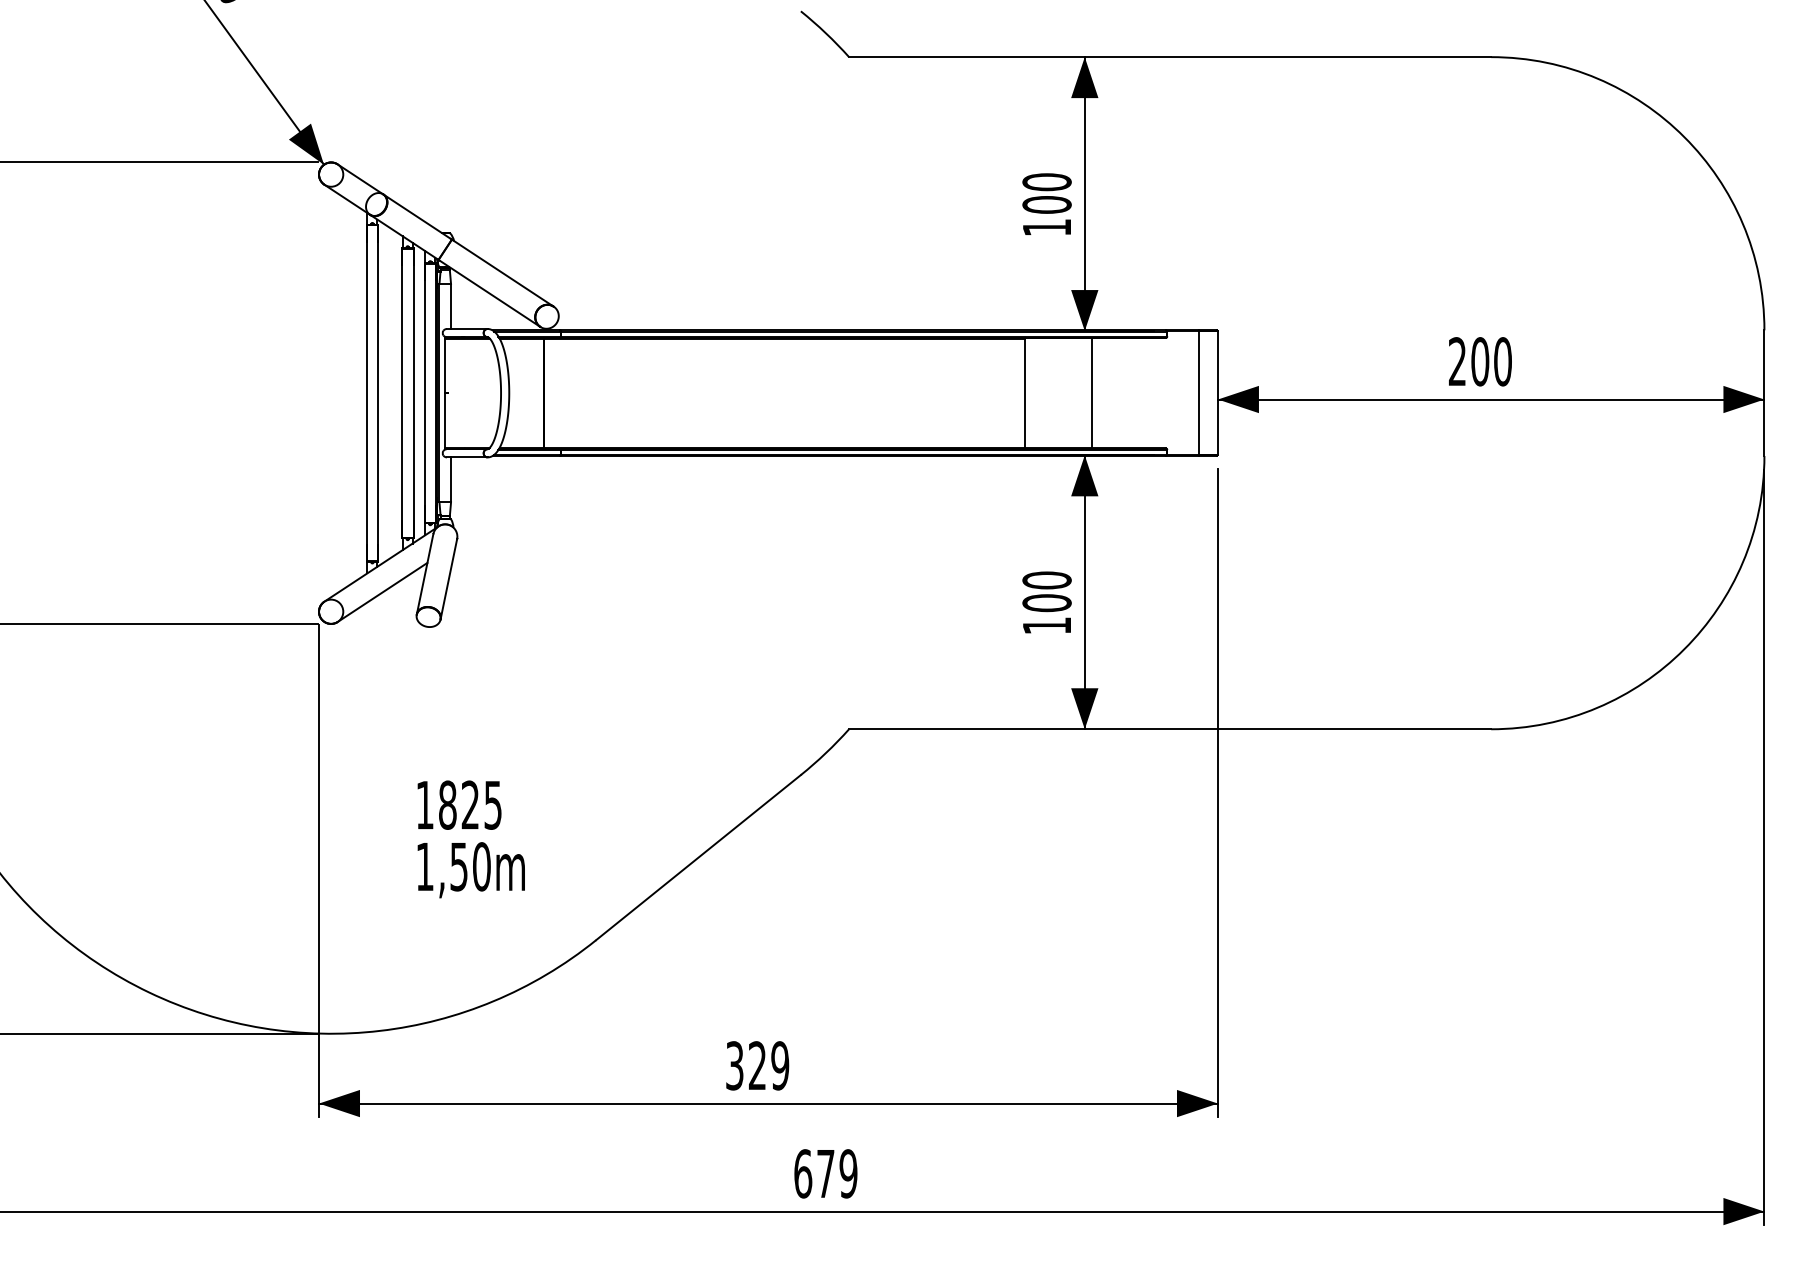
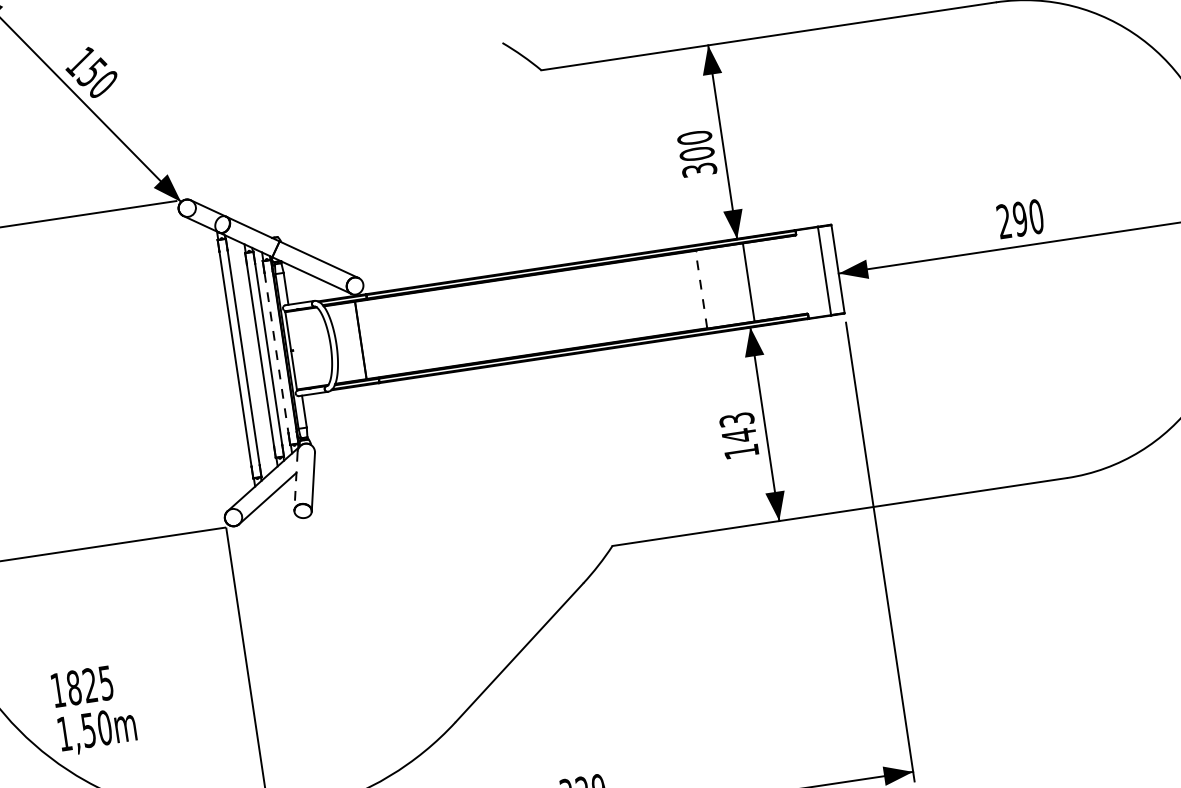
text: (1046, 227) -> (699, 169), 100 -> 300
text: (1480, 361) -> (1020, 218), 200 -> 290
line: (424, 393) -> (276, 353), solid -> dashed
line: (1024, 393) -> (701, 289), solid -> dashed
line: (425, 574) -> (296, 481), solid -> dashed
text: (1046, 591) -> (737, 427), 100 -> 143
text: (470, 839) -> (93, 709), moved

